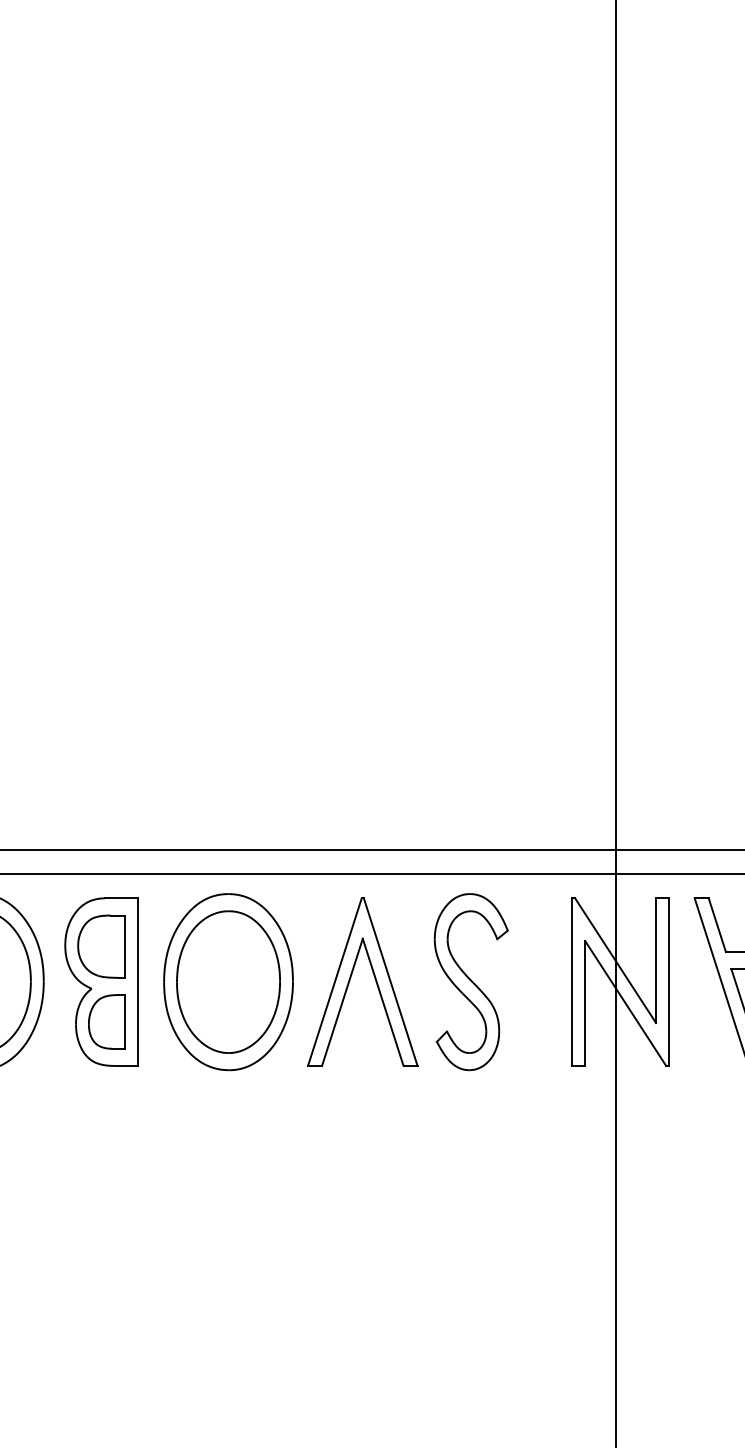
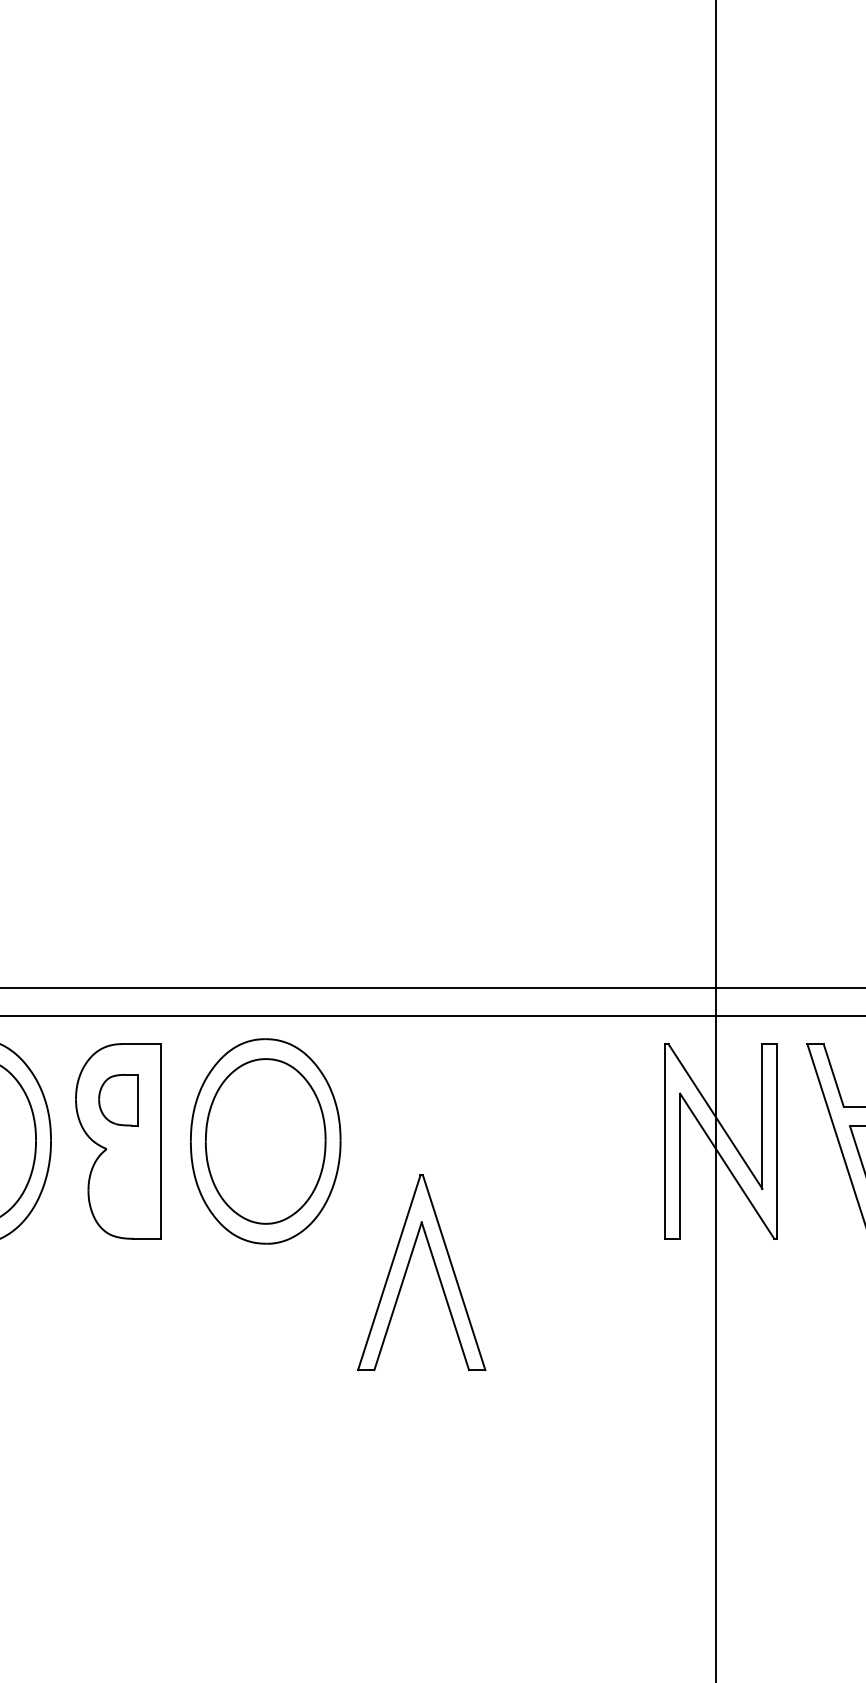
part: (101, 946) -> (118, 1100), size x0.7
part: (351, 977) -> (408, 1267), moved
part: (470, 982) -> (546, 1141), removed
part: (106, 1021) -> (123, 1187), removed

